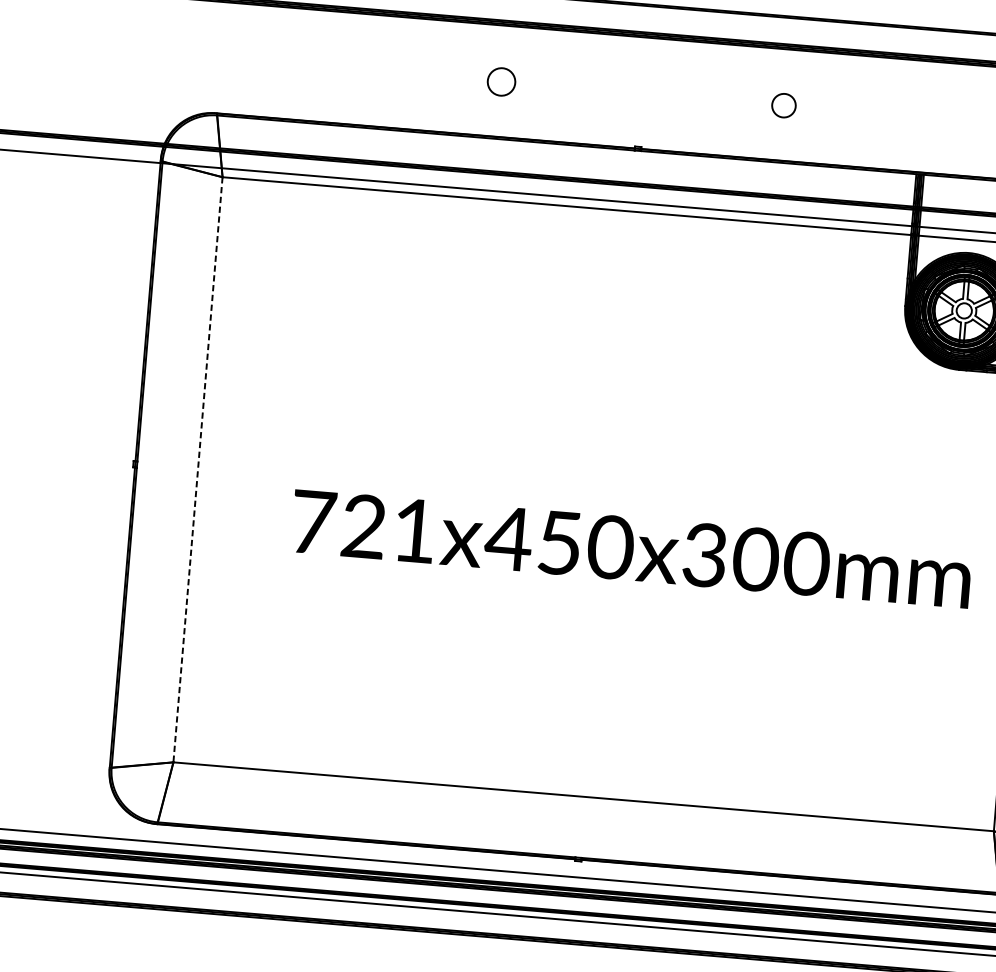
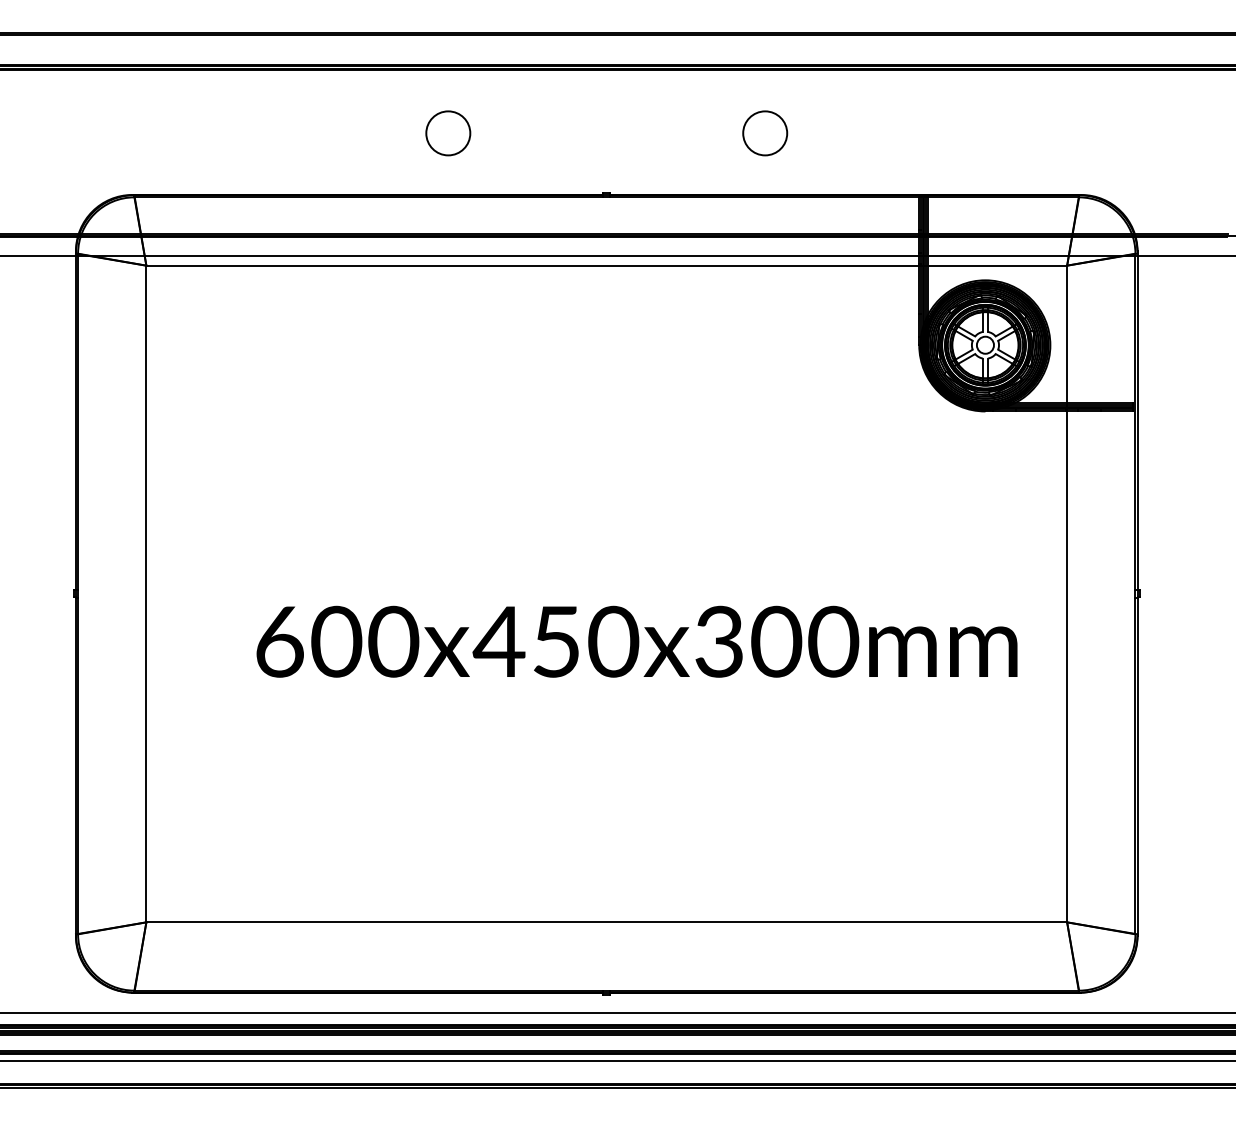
circle: (501, 82) -> (448, 133), size x1.43
circle: (784, 105) -> (765, 133), size x1.67
line: (198, 470) -> (146, 594), dashed -> solid
text: (364, 526) -> (337, 641), 721x450x300mm -> 600x450x300mm

